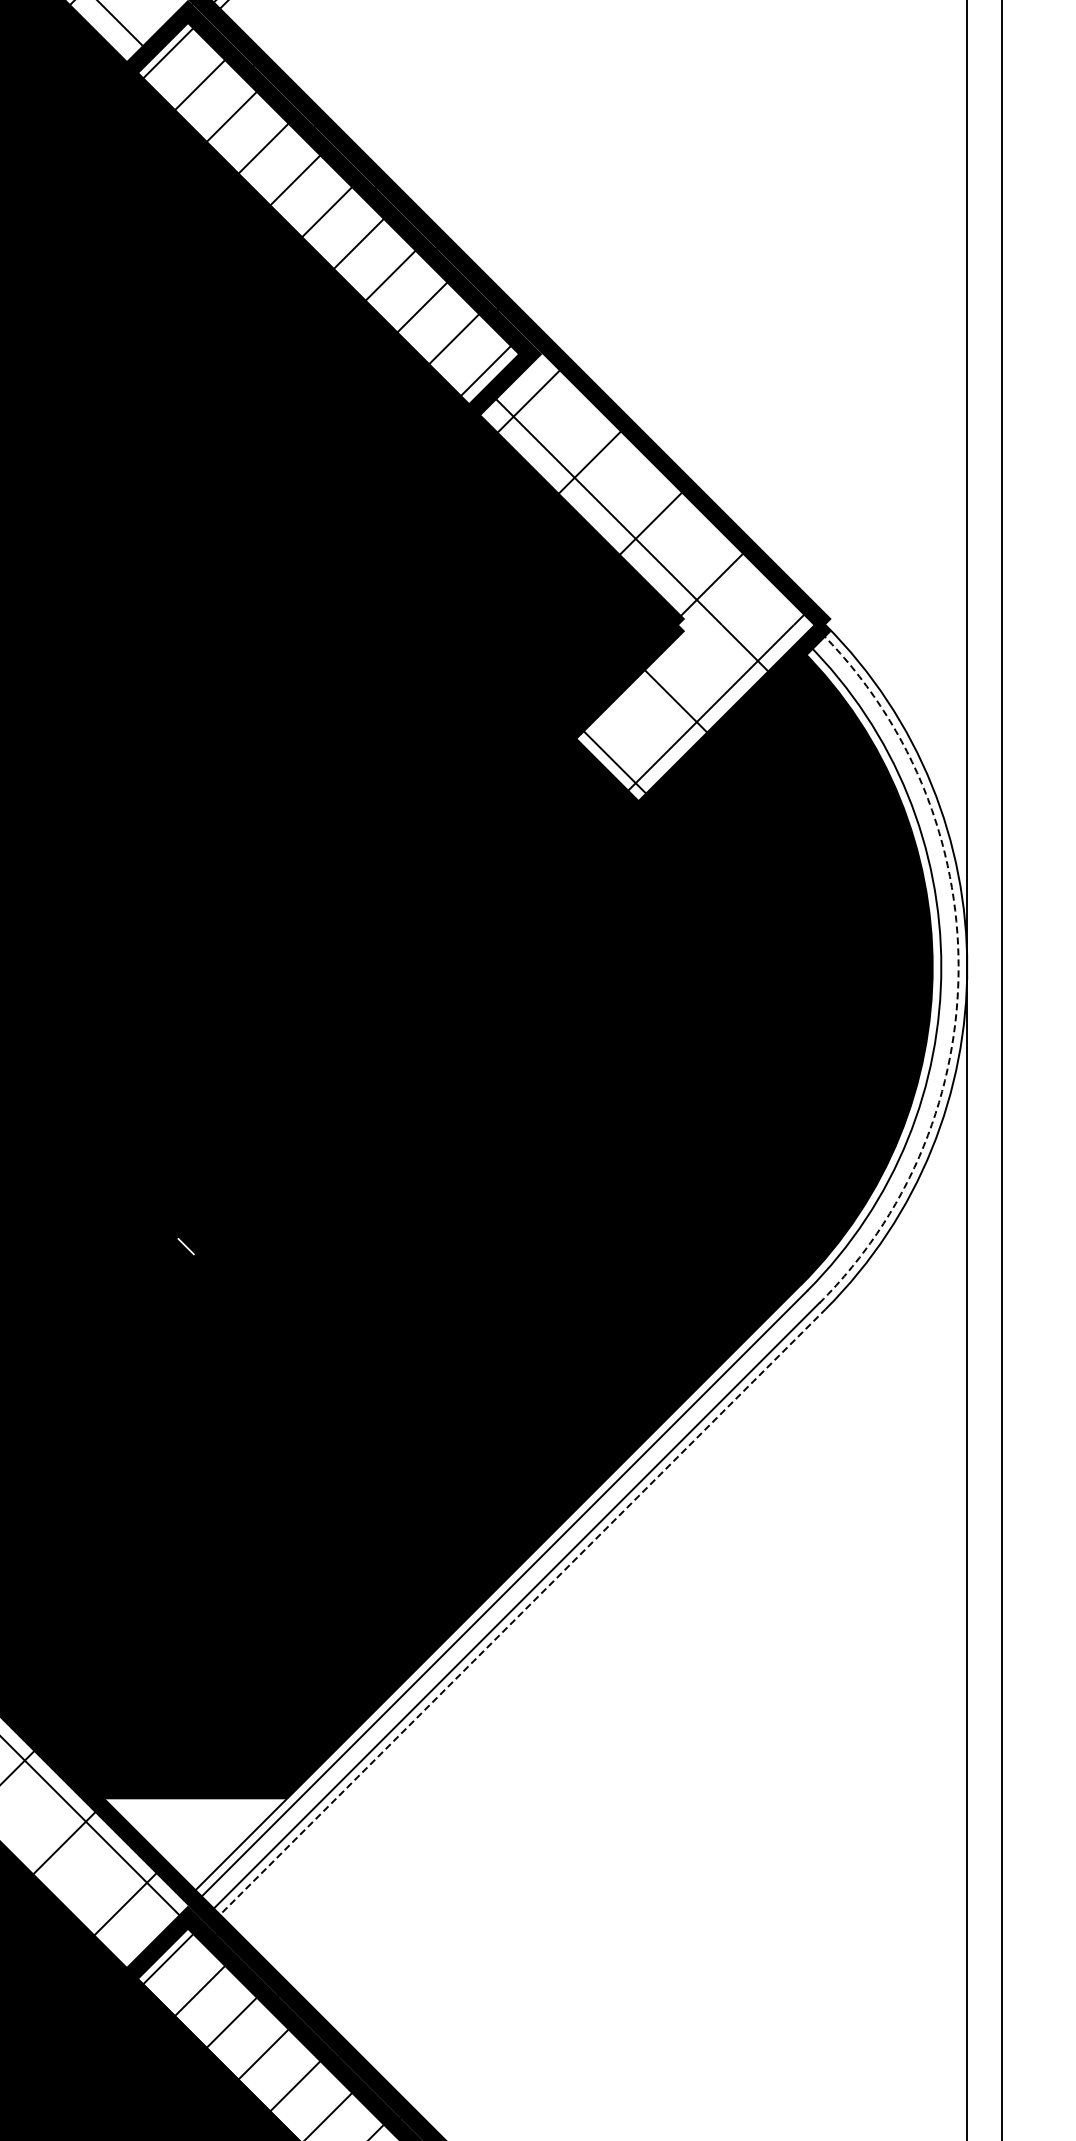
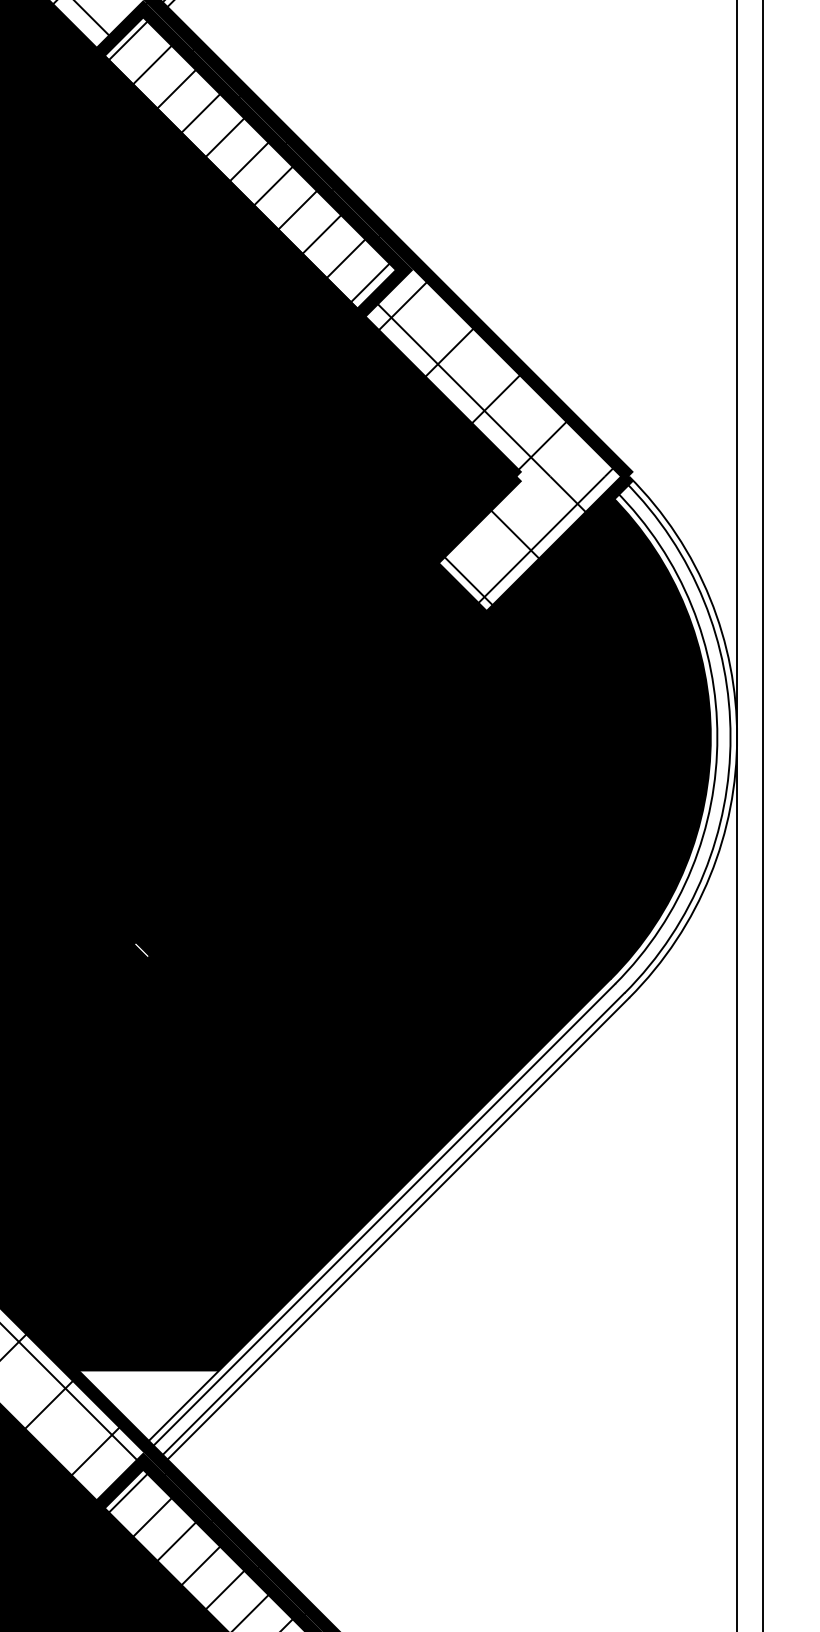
arc: (958, 967) -> (730, 737), dashed -> solid
line: (520, 1614) -> (396, 1230), dashed -> solid

